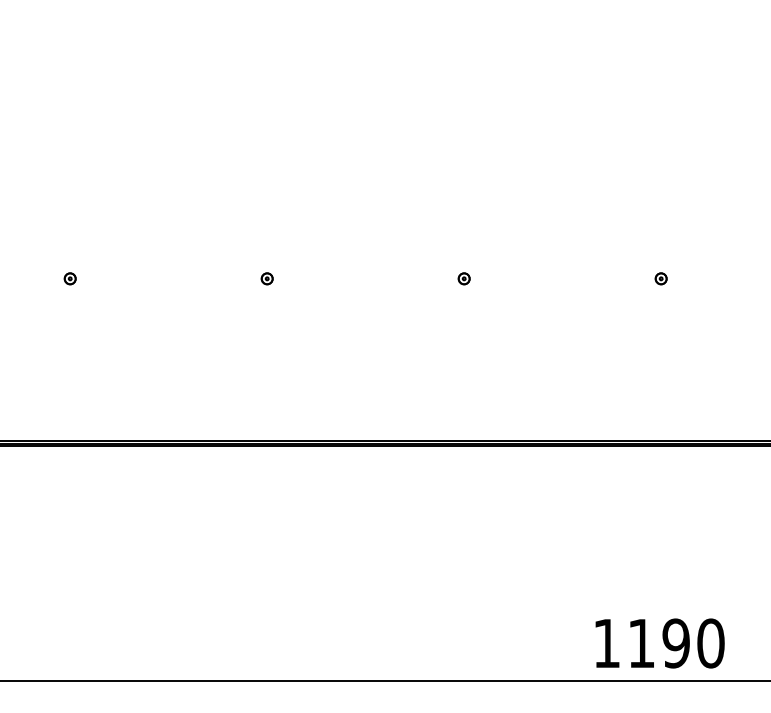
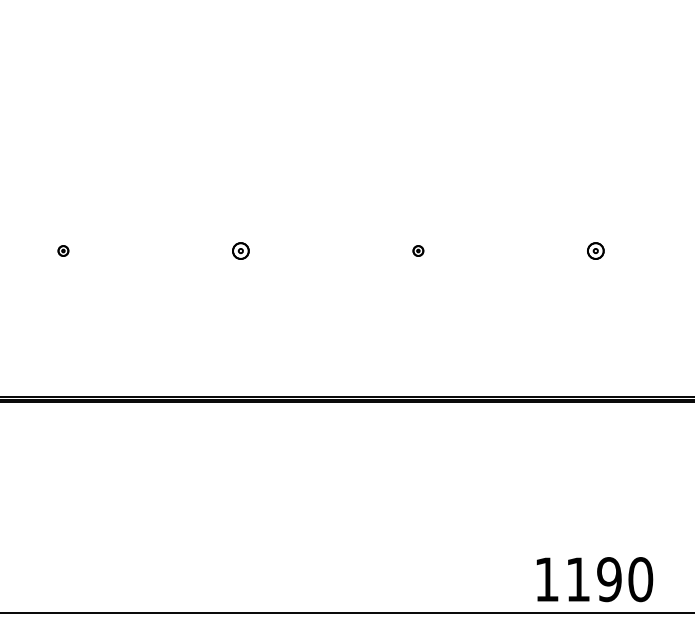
part: (266, 278) -> (240, 250), size x1.6
part: (660, 278) -> (595, 250), size x1.6

